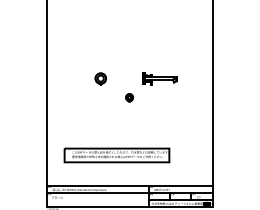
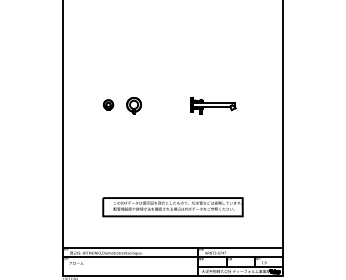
part: (129, 97) -> (108, 104), moved
part: (116, 155) -> (172, 207), moved

